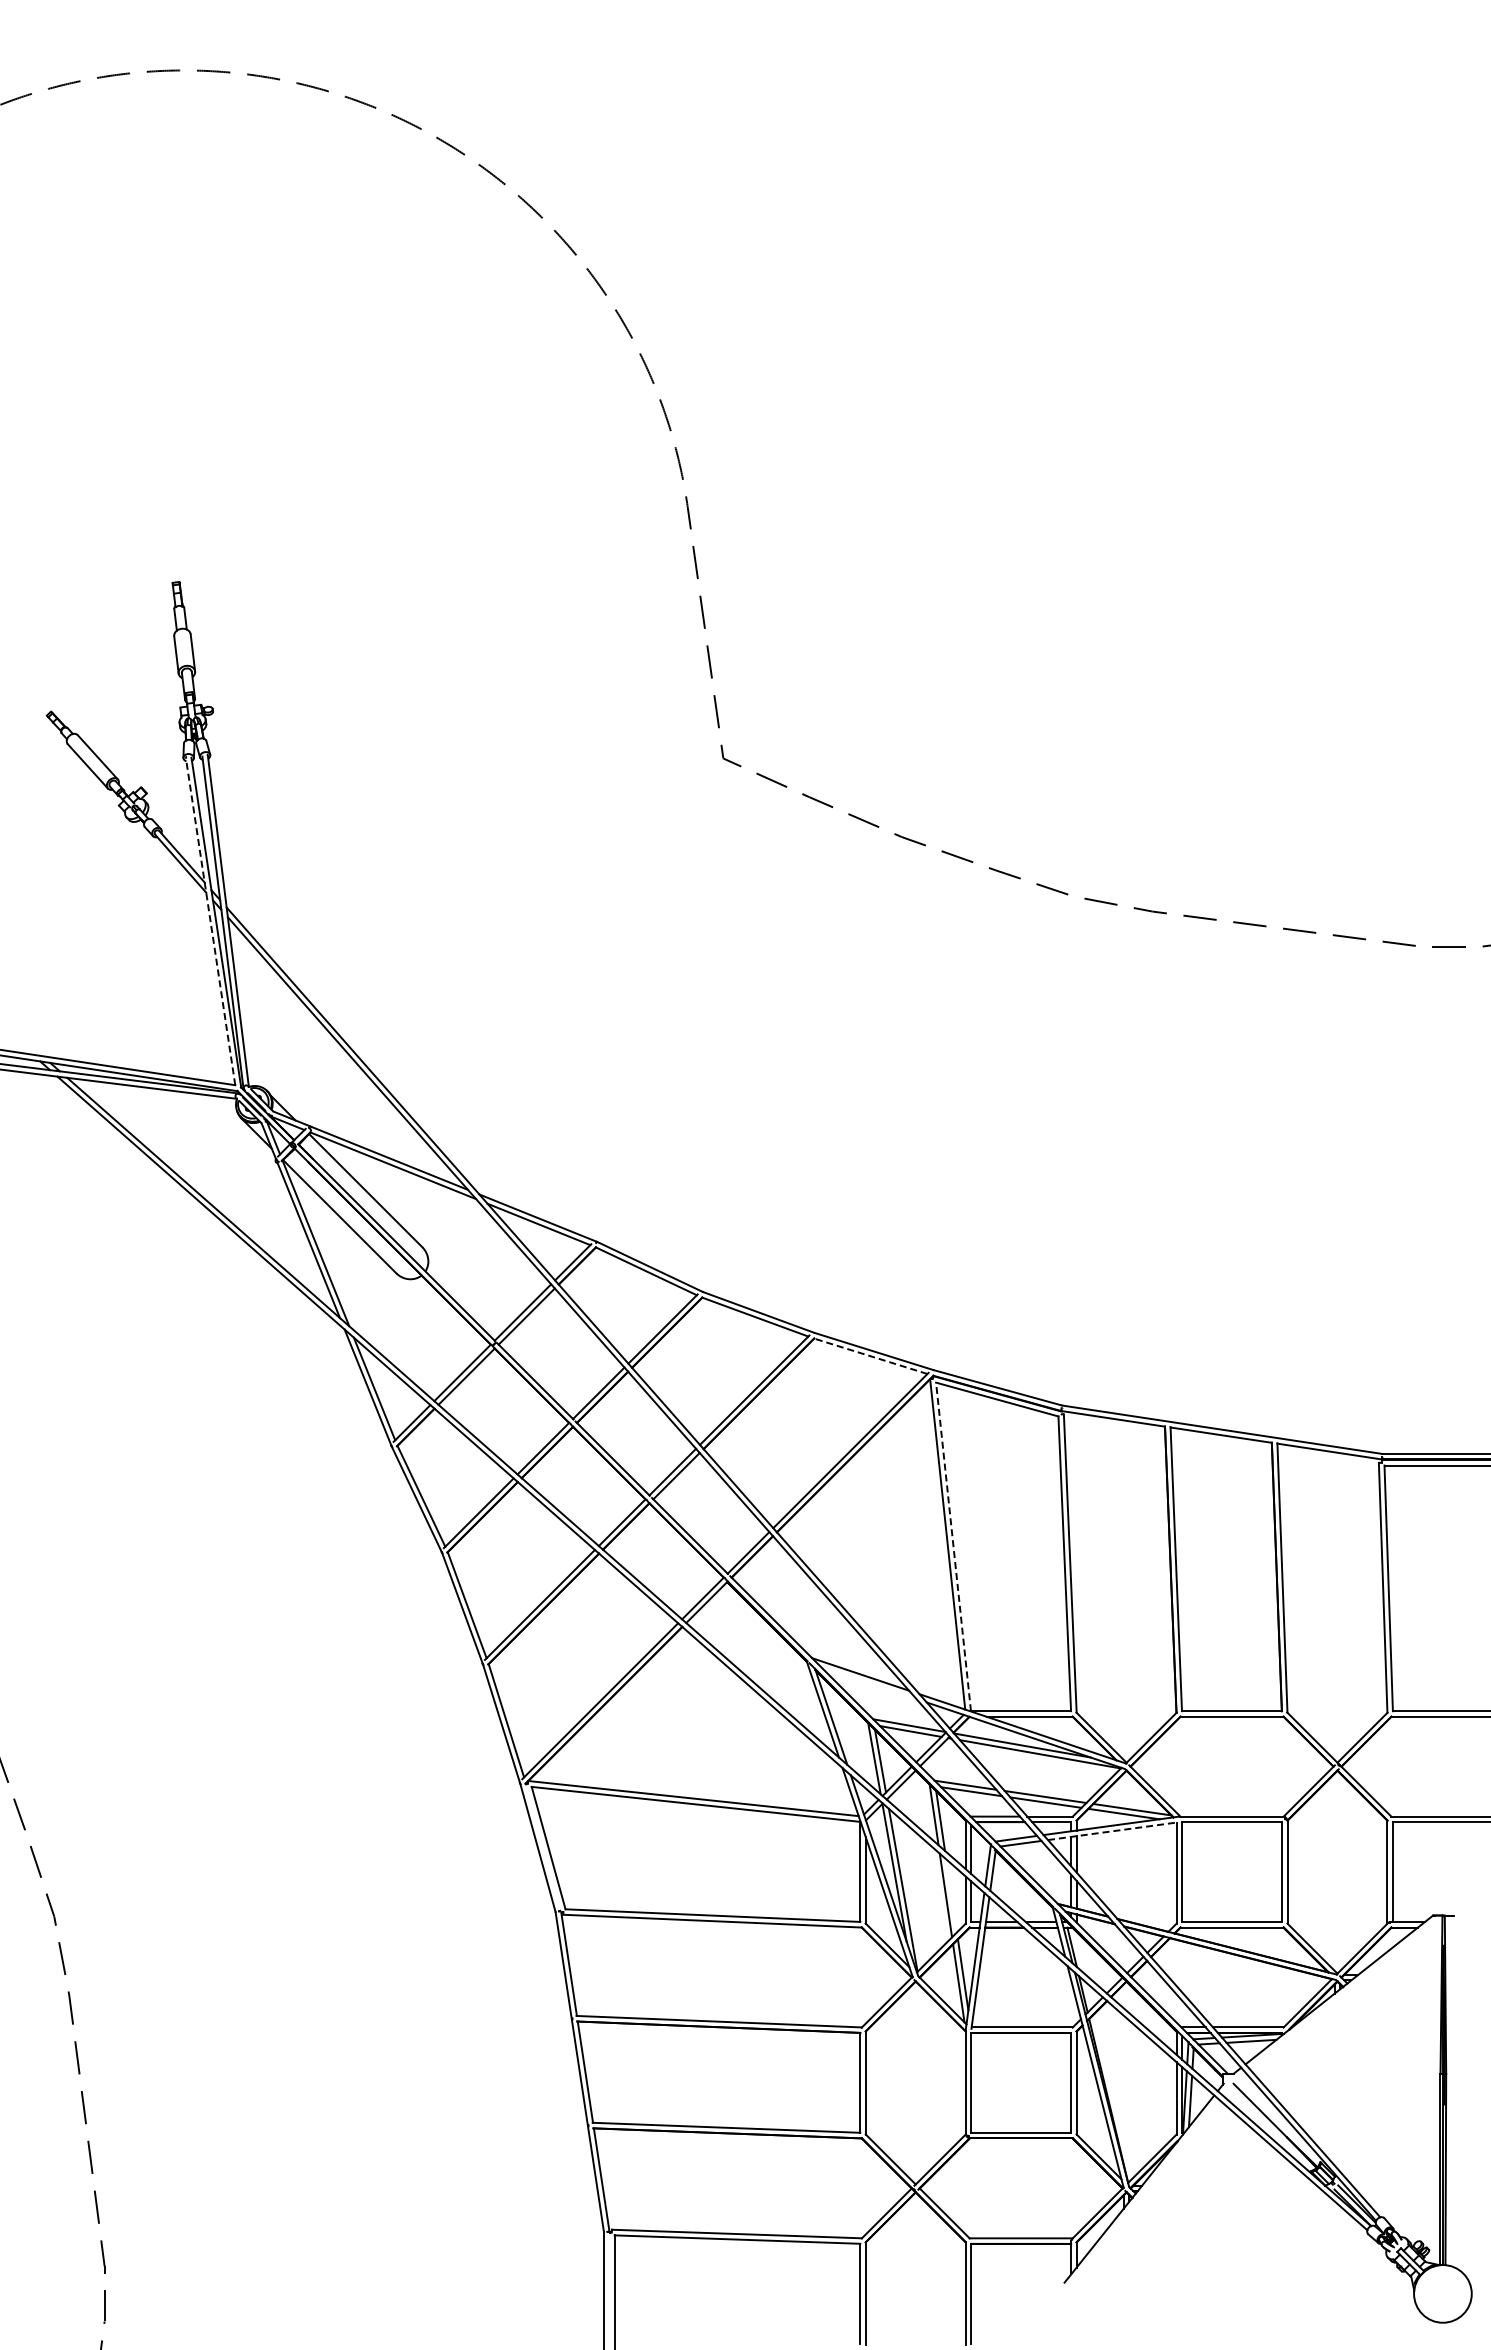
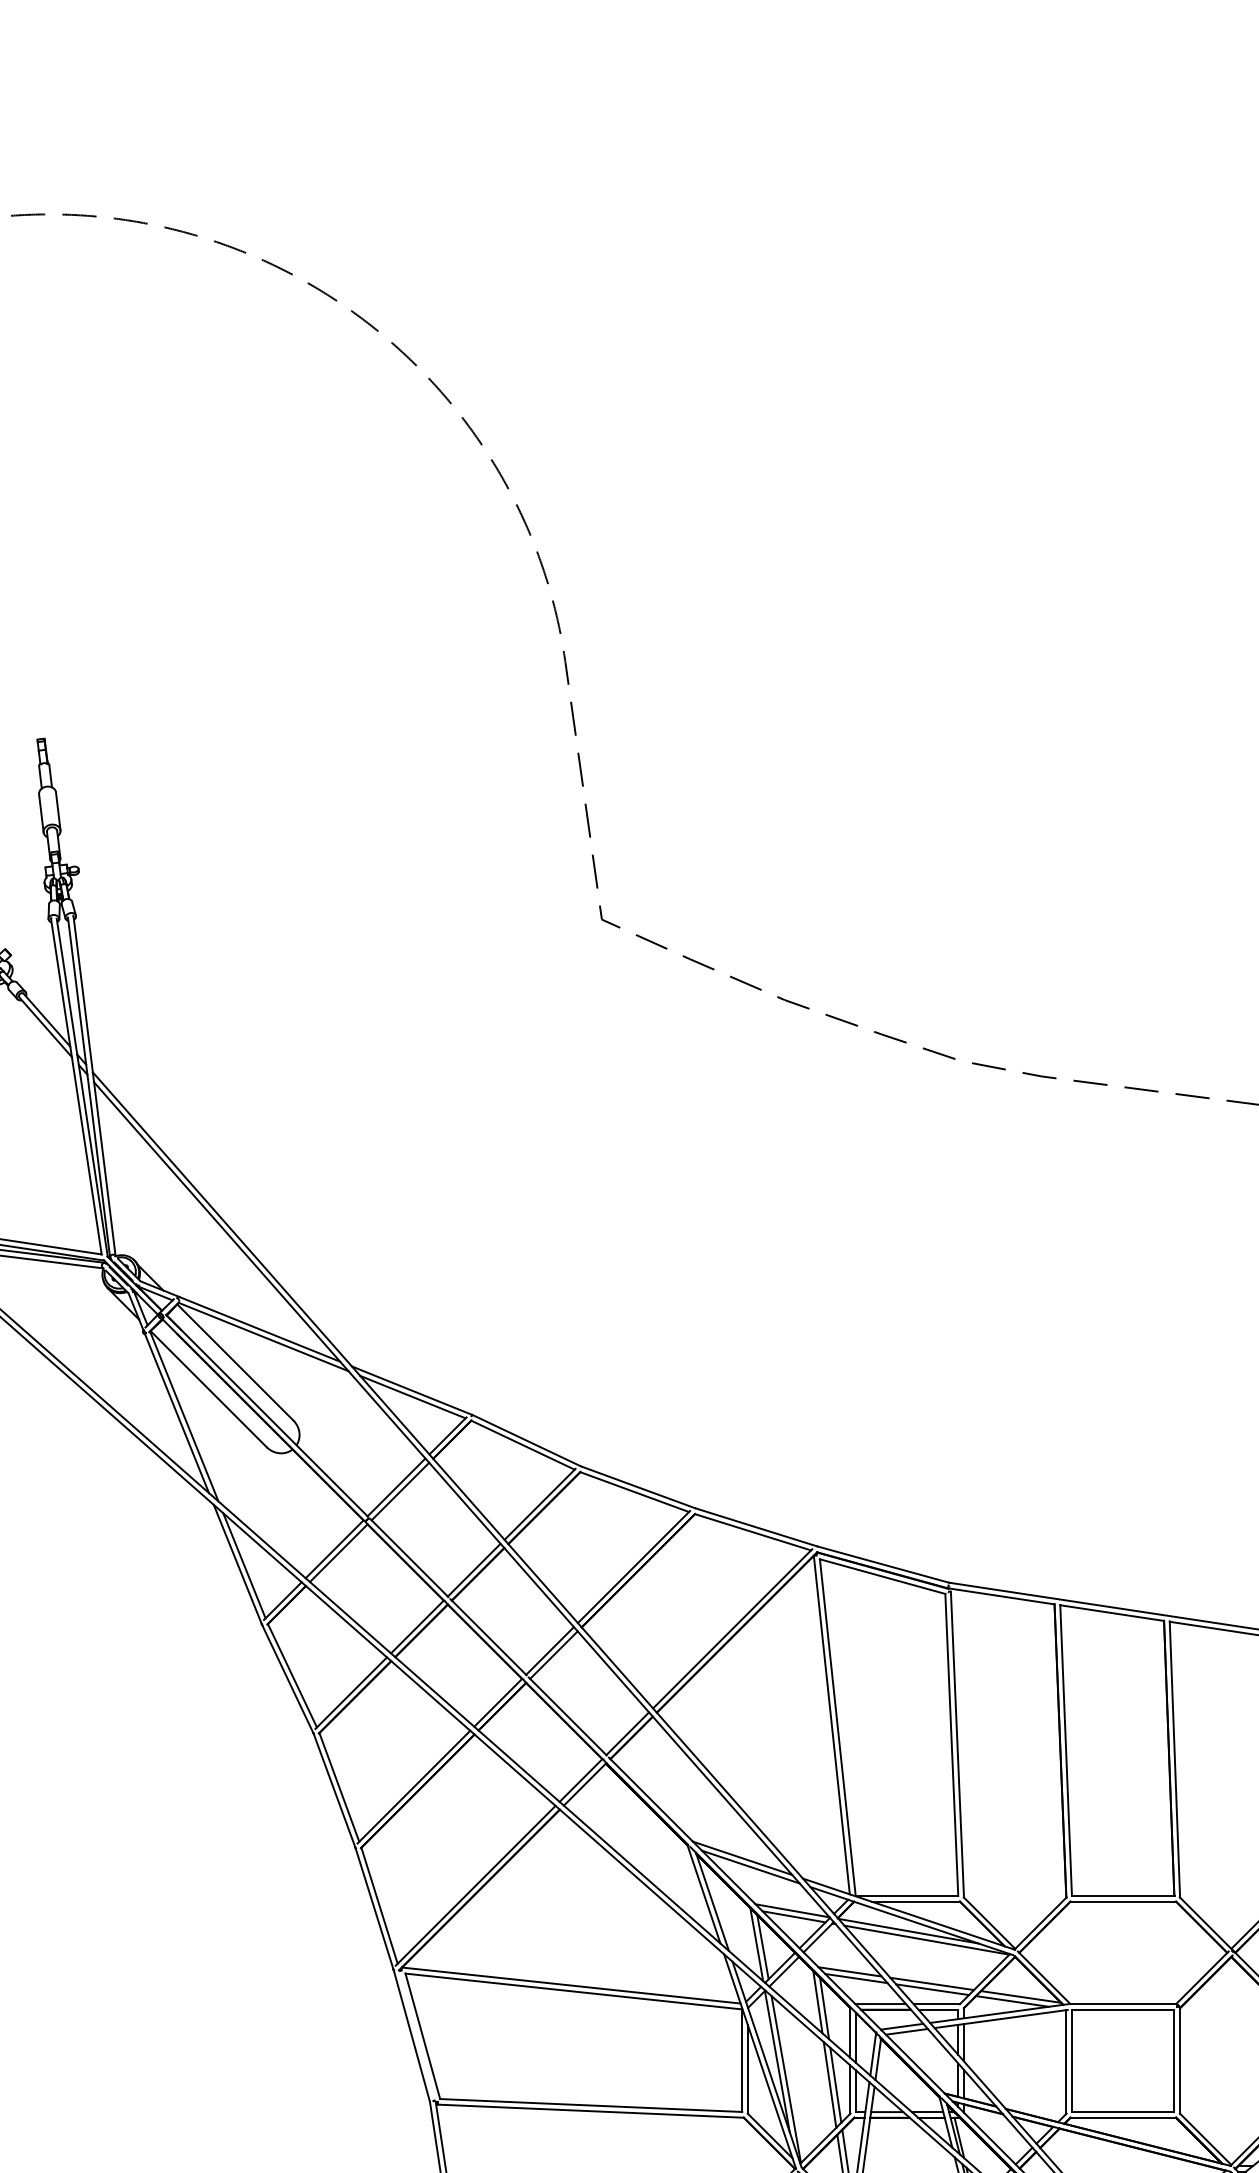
line: (210, 921) -> (76, 1086), dashed -> solid
line: (870, 1356) -> (752, 1532), dashed -> solid
line: (953, 1546) -> (837, 1727), dashed -> solid
line: (868, 1682) -> (750, 1866), added
line: (1112, 1831) -> (1000, 2019), dashed -> solid
line: (951, 1895) -> (835, 2084), added

